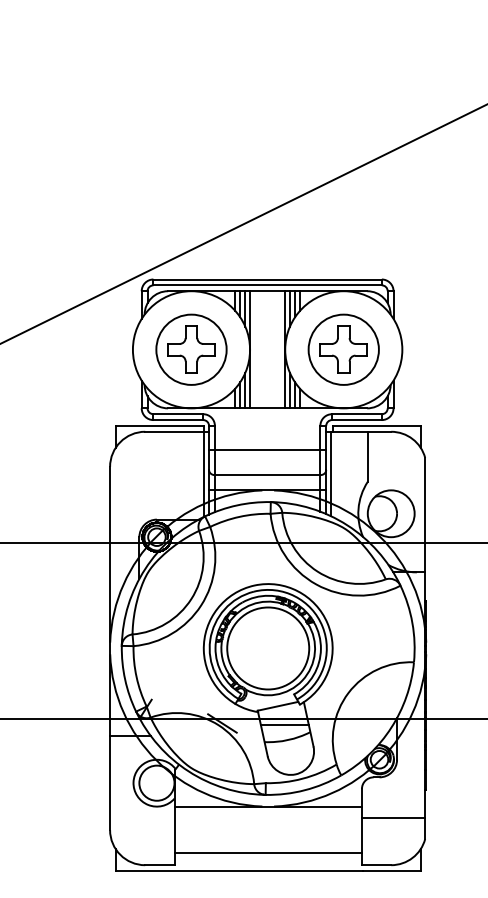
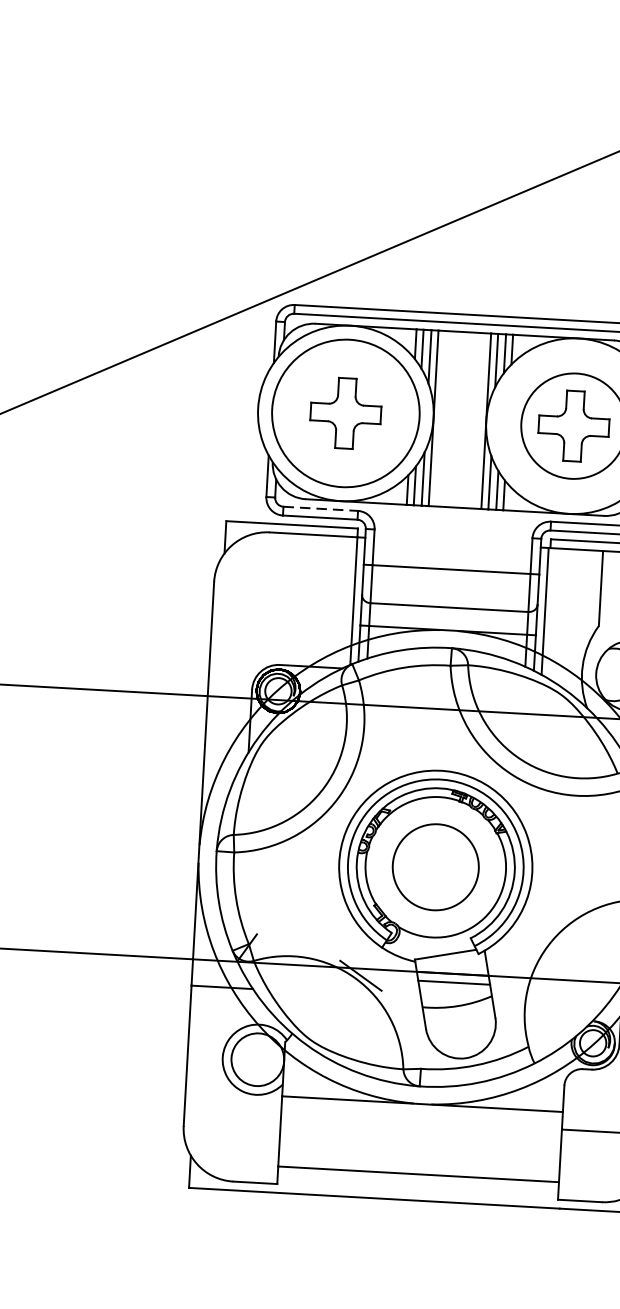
circle: (191, 349) -> (345, 413), size x1.4
line: (178, 414) -> (320, 509), solid -> dashed
circle: (268, 648) -> (436, 867), size x0.7

